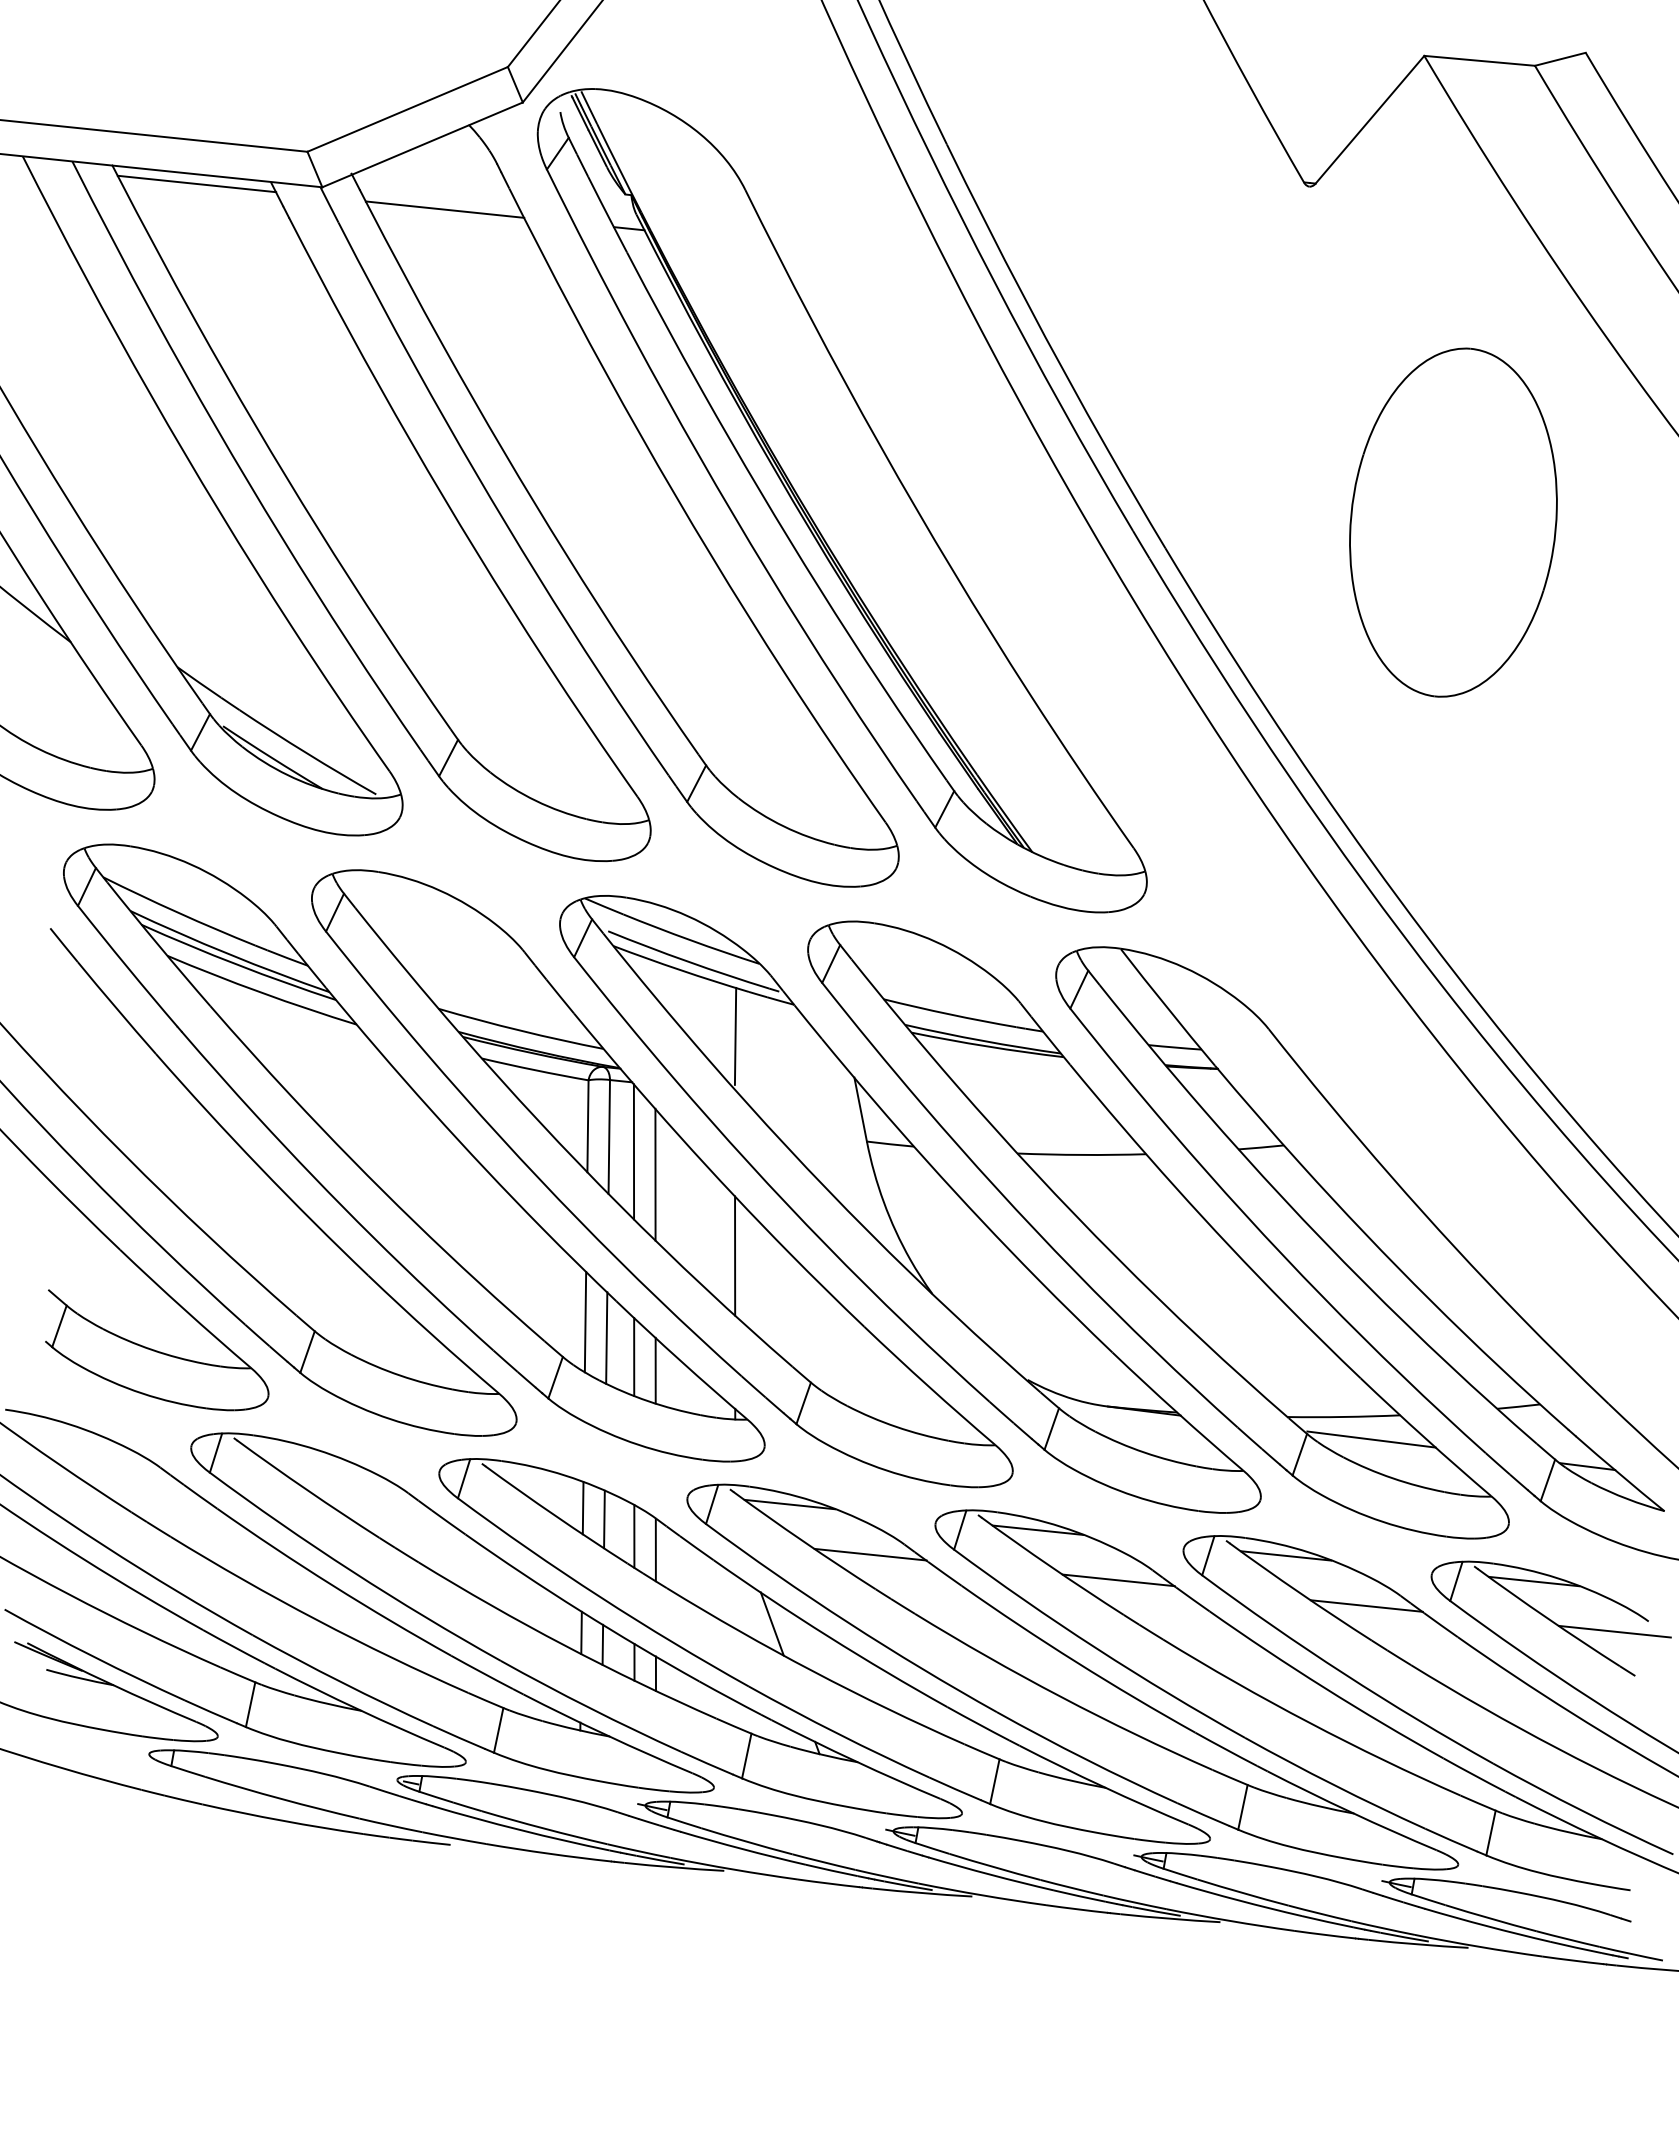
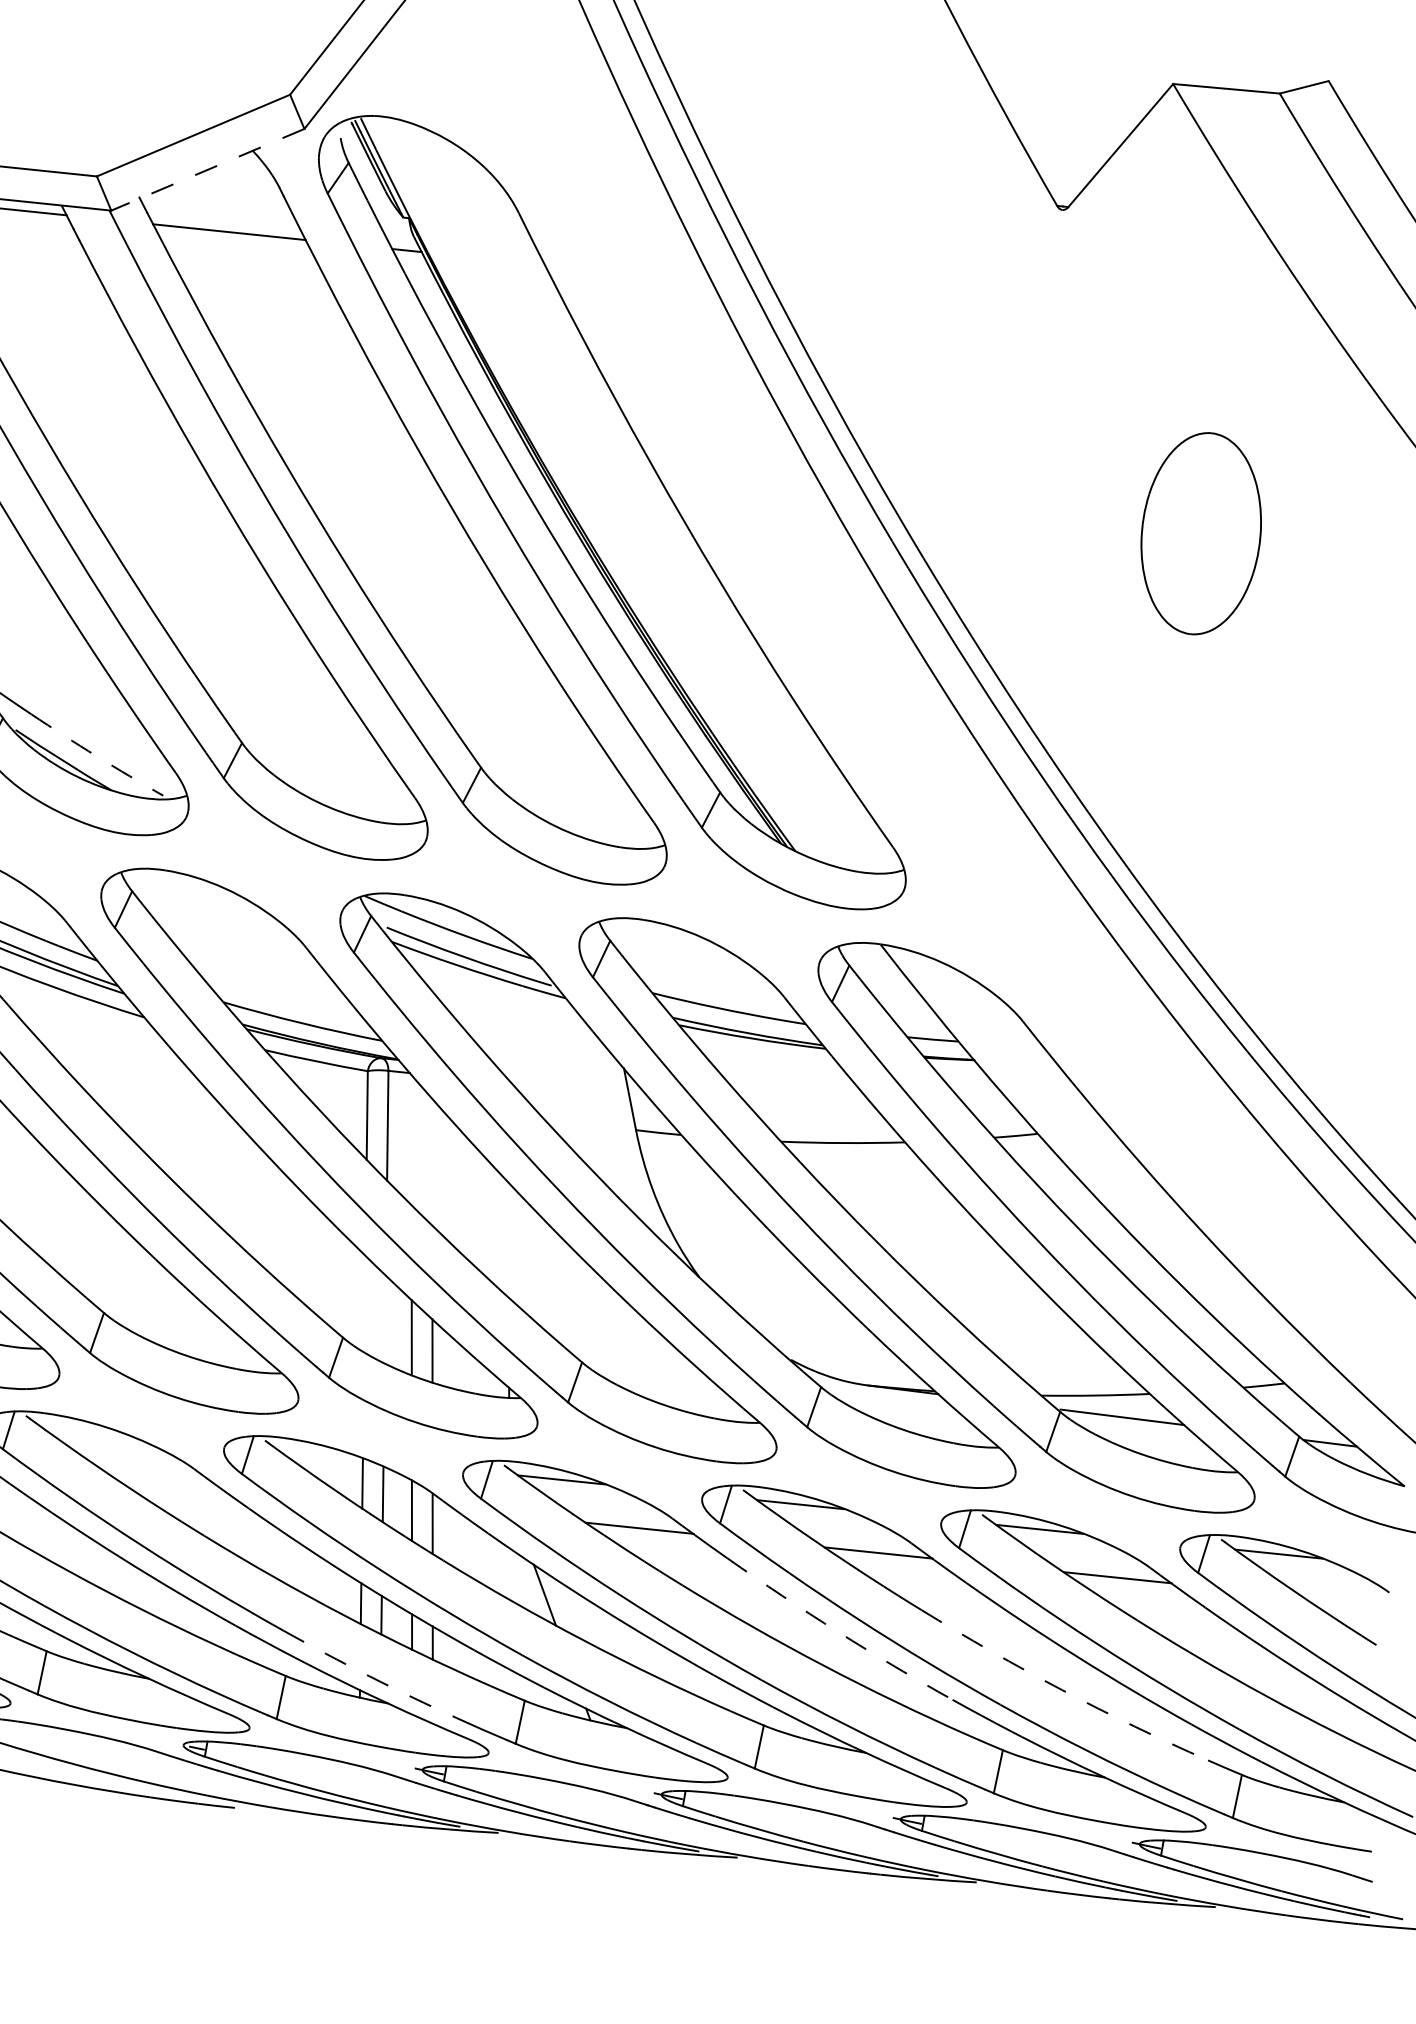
line: (422, 144) -> (207, 169), solid -> dashed
part: (1453, 522) -> (1201, 533), size x0.6
arc: (307, 753) -> (96, 756), solid -> dashed
line: (735, 1035) -> (509, 1027), removed
line: (633, 1151) -> (411, 1139), removed
line: (655, 1174) -> (432, 1161), removed
line: (735, 1255) -> (509, 1239), removed
line: (585, 1322) -> (364, 1304), removed
line: (606, 1337) -> (385, 1318), removed
line: (1614, 1631) -> (1356, 1602), removed
arc: (1076, 1662) -> (837, 1632), solid -> dashed
arc: (590, 1708) -> (369, 1676), solid -> dashed
arc: (1309, 1722) -> (1062, 1689), solid -> dashed

